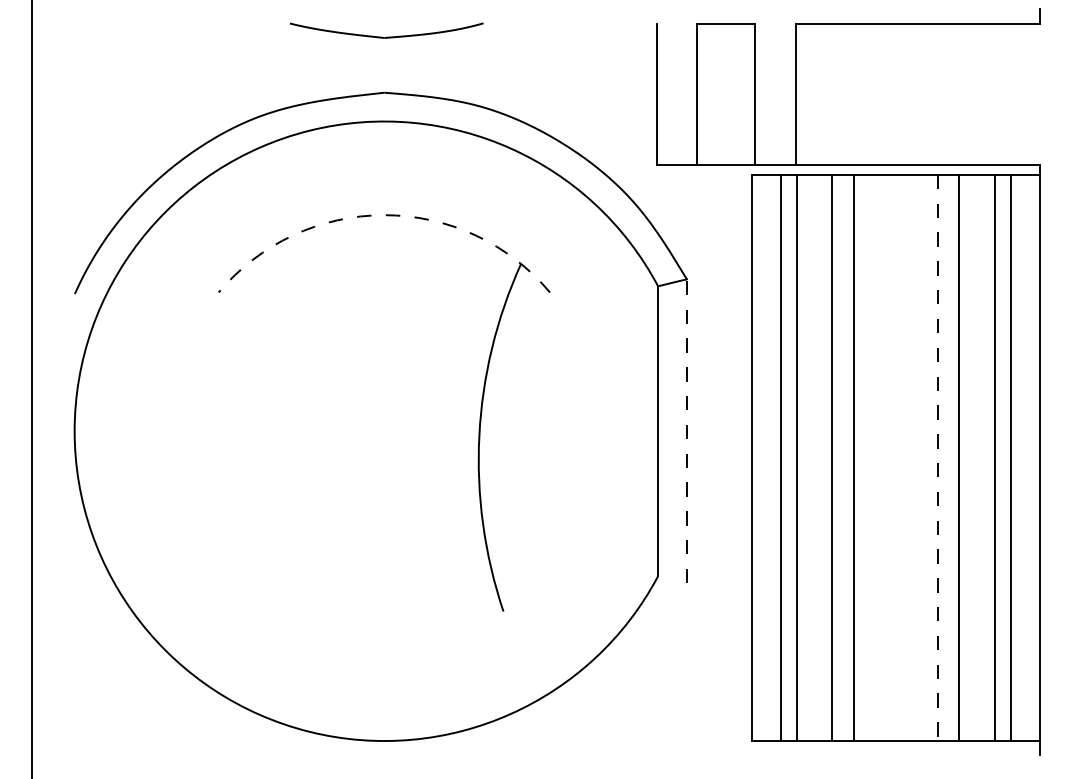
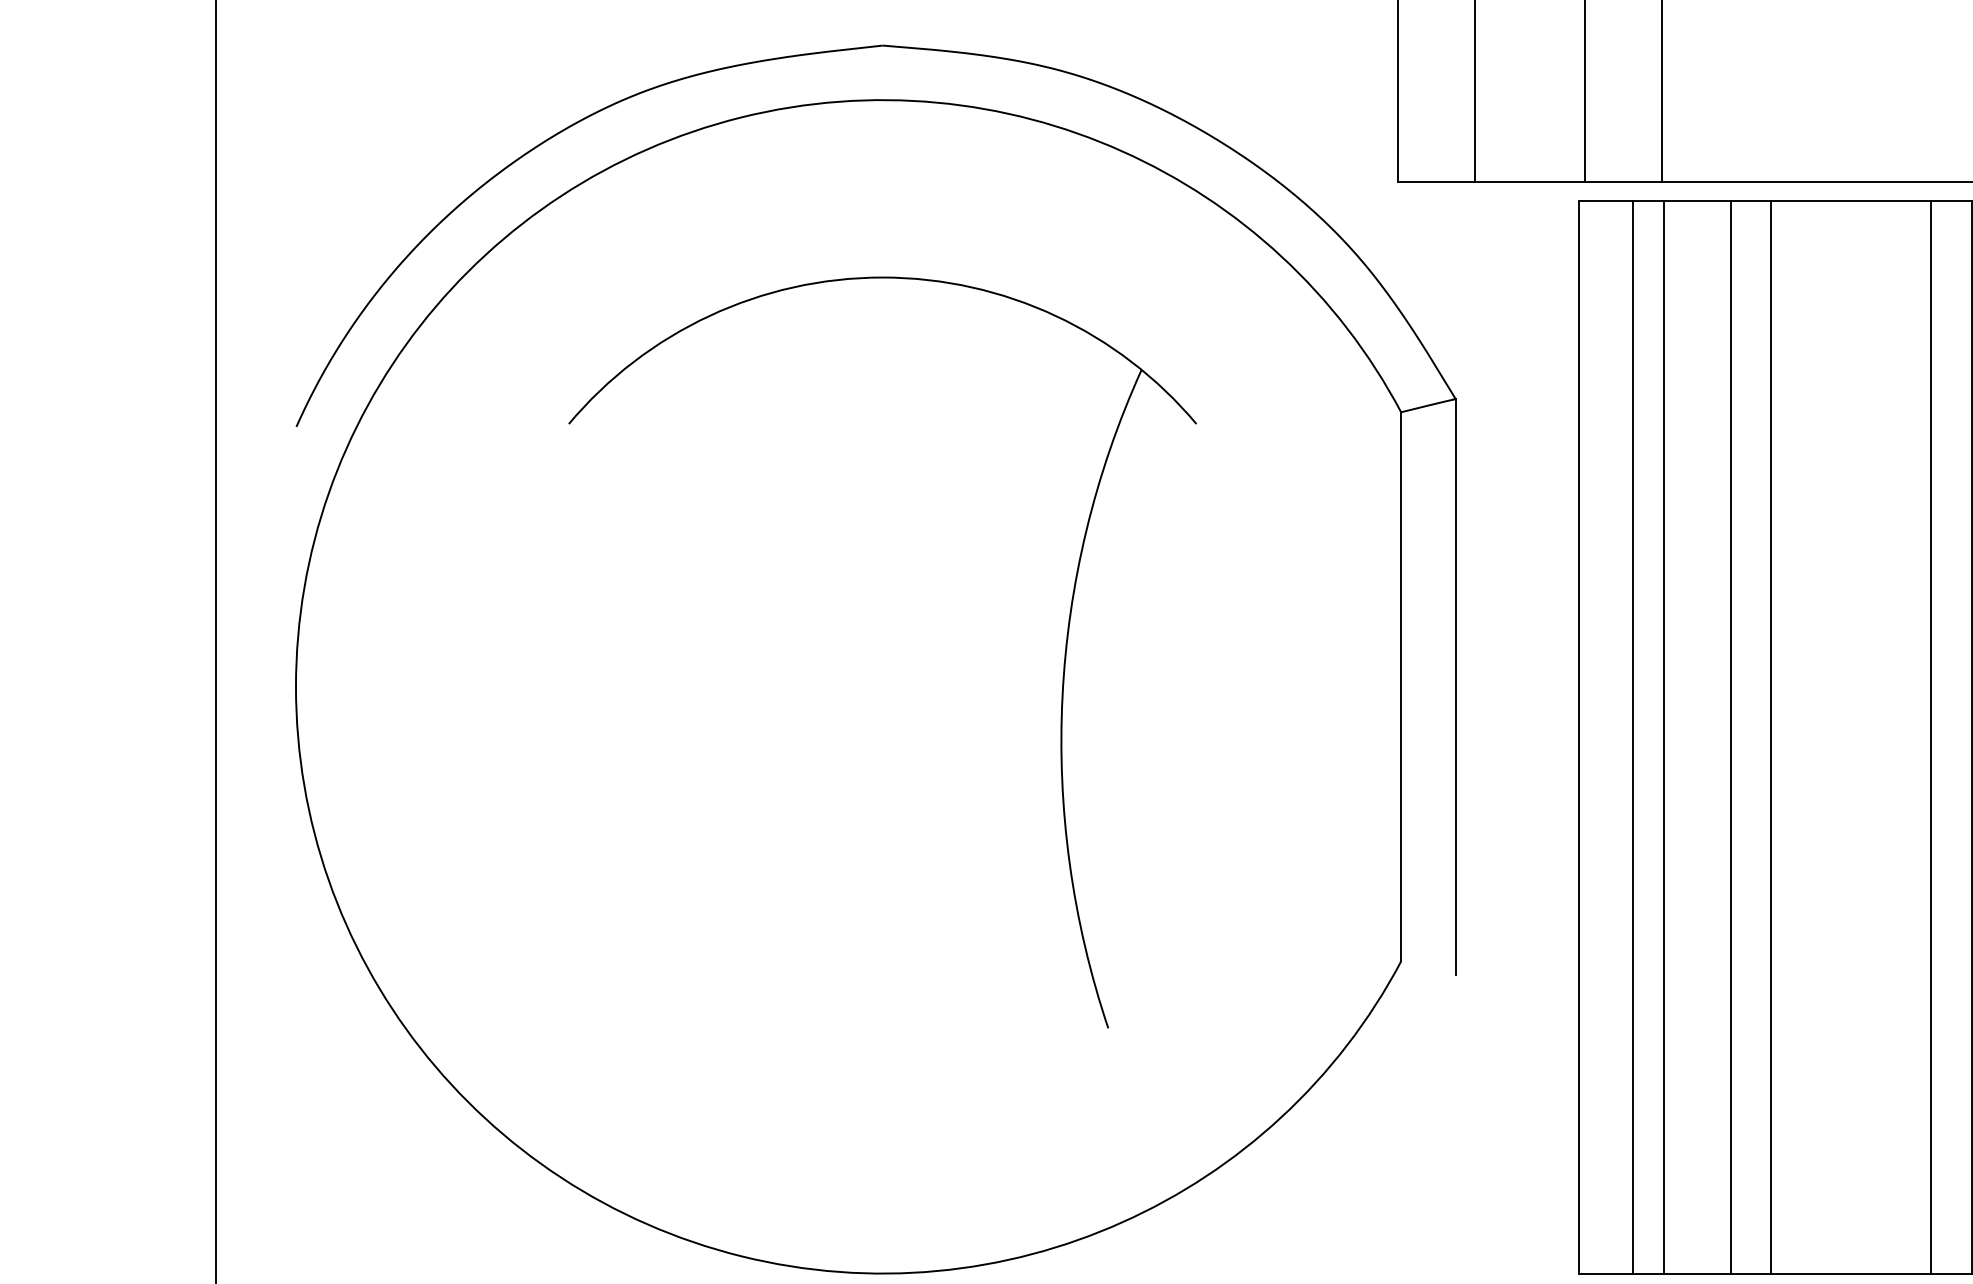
arc: (384, 215) -> (882, 278), dashed -> solid
line: (686, 431) -> (1454, 687), dashed -> solid
line: (937, 458) -> (1930, 738), dashed -> solid

